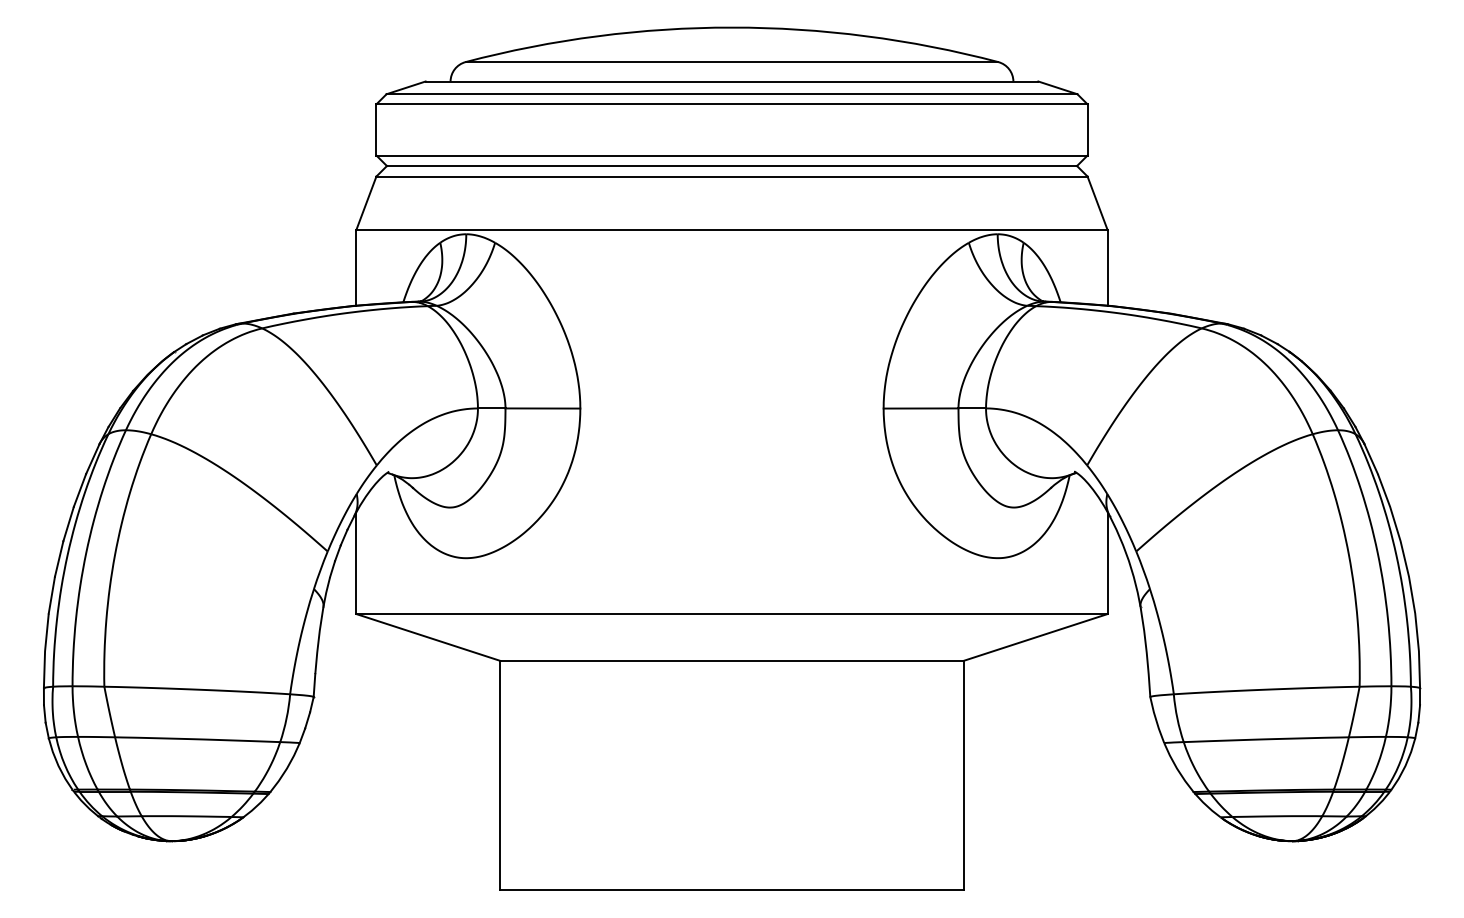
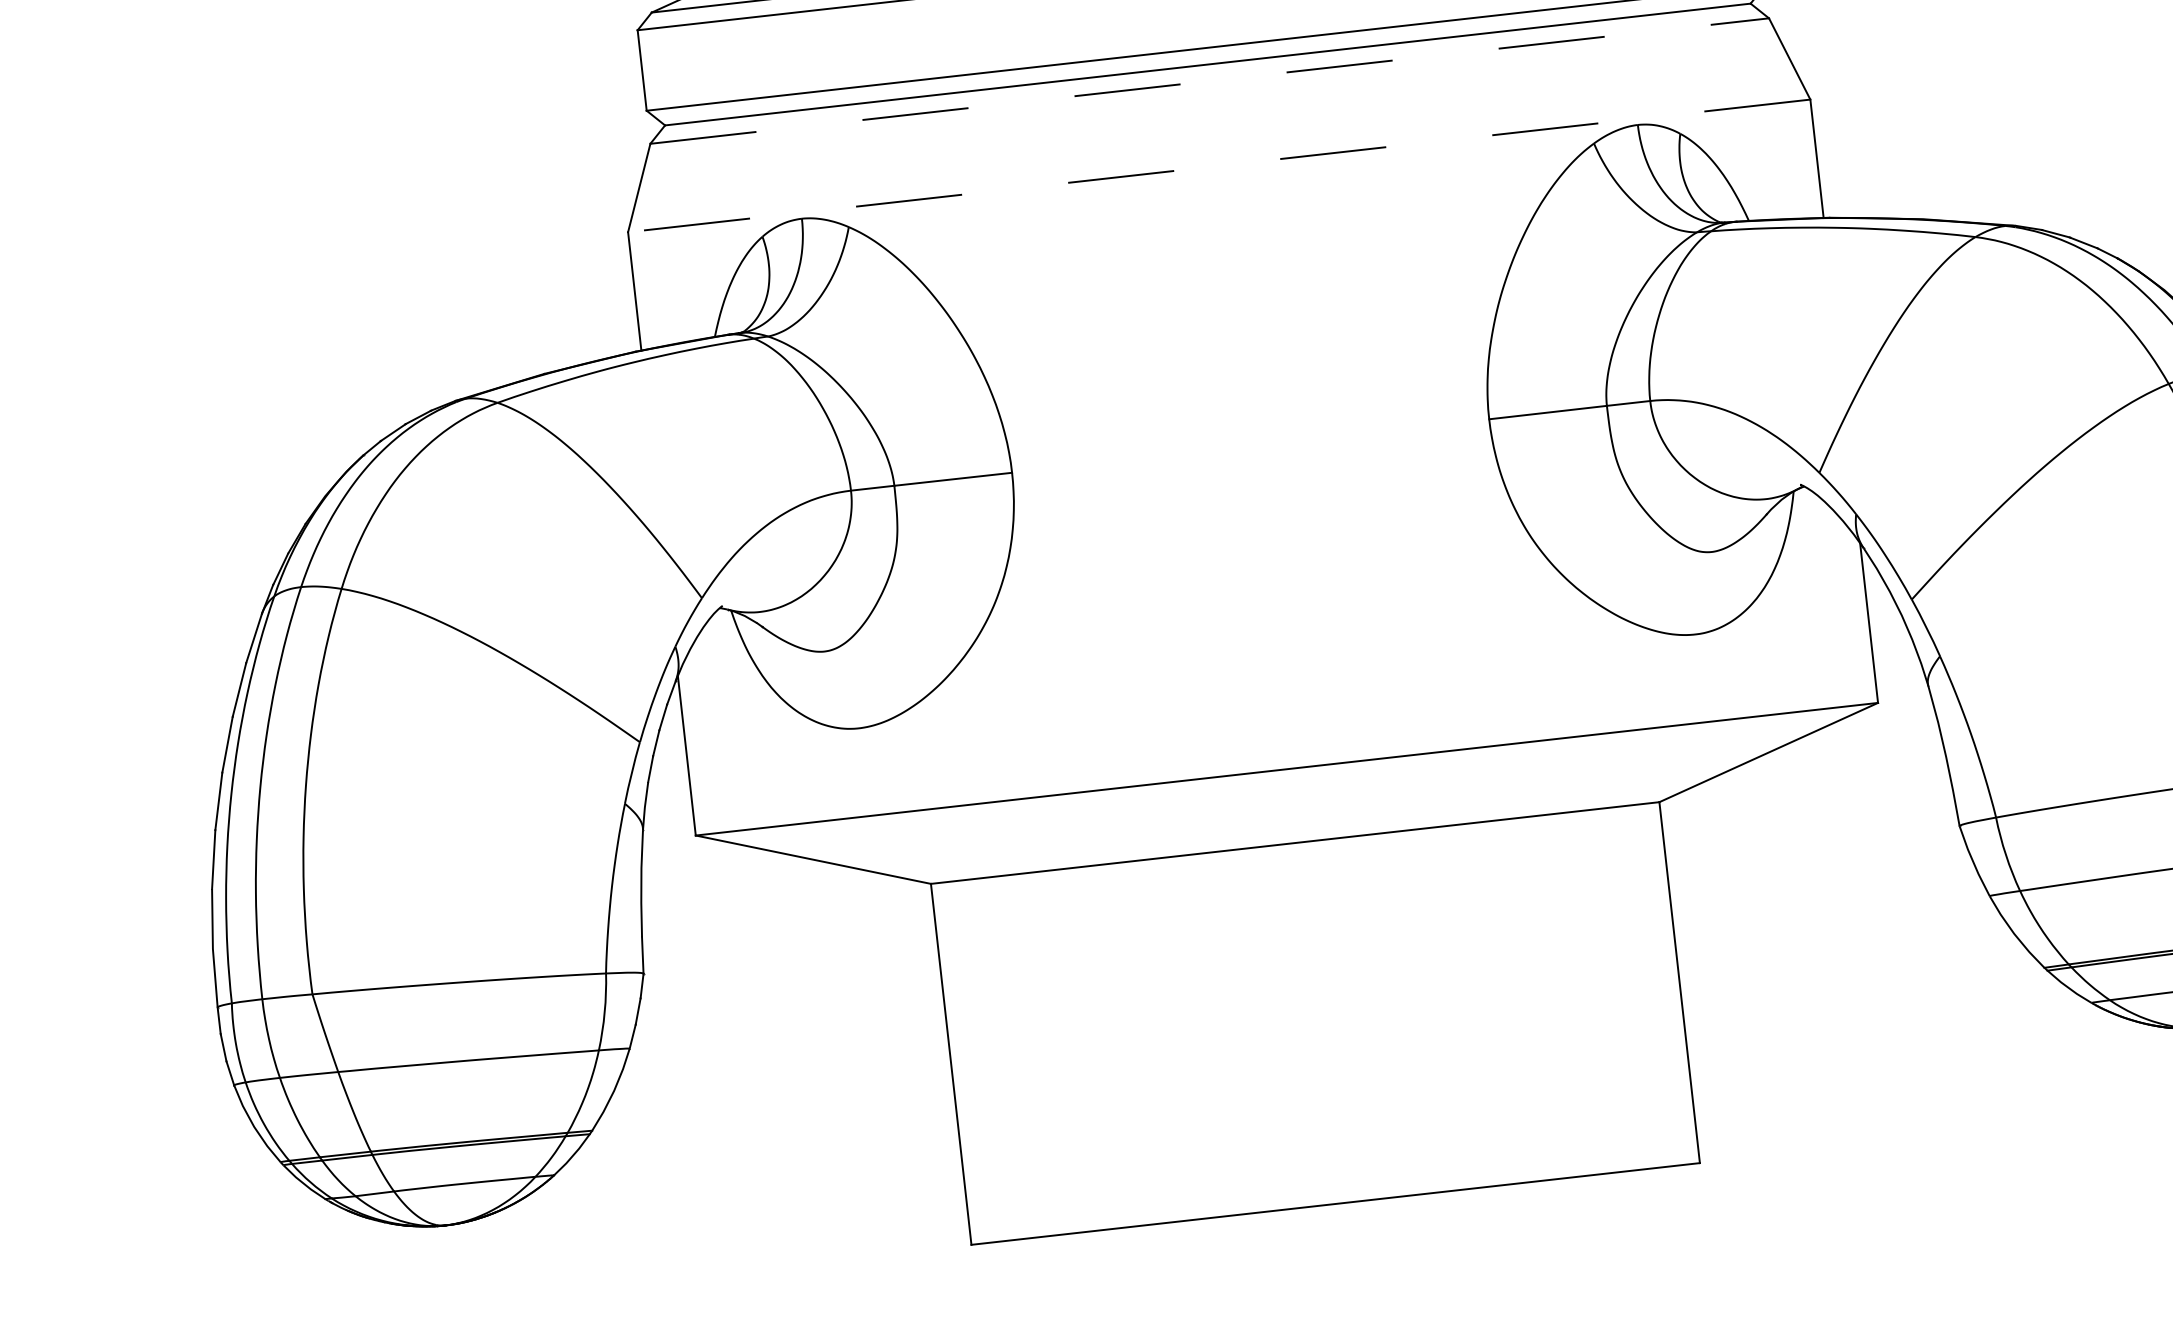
line: (732, 176) -> (1210, 80), solid -> dashed
line: (732, 230) -> (1220, 165), solid -> dashed

